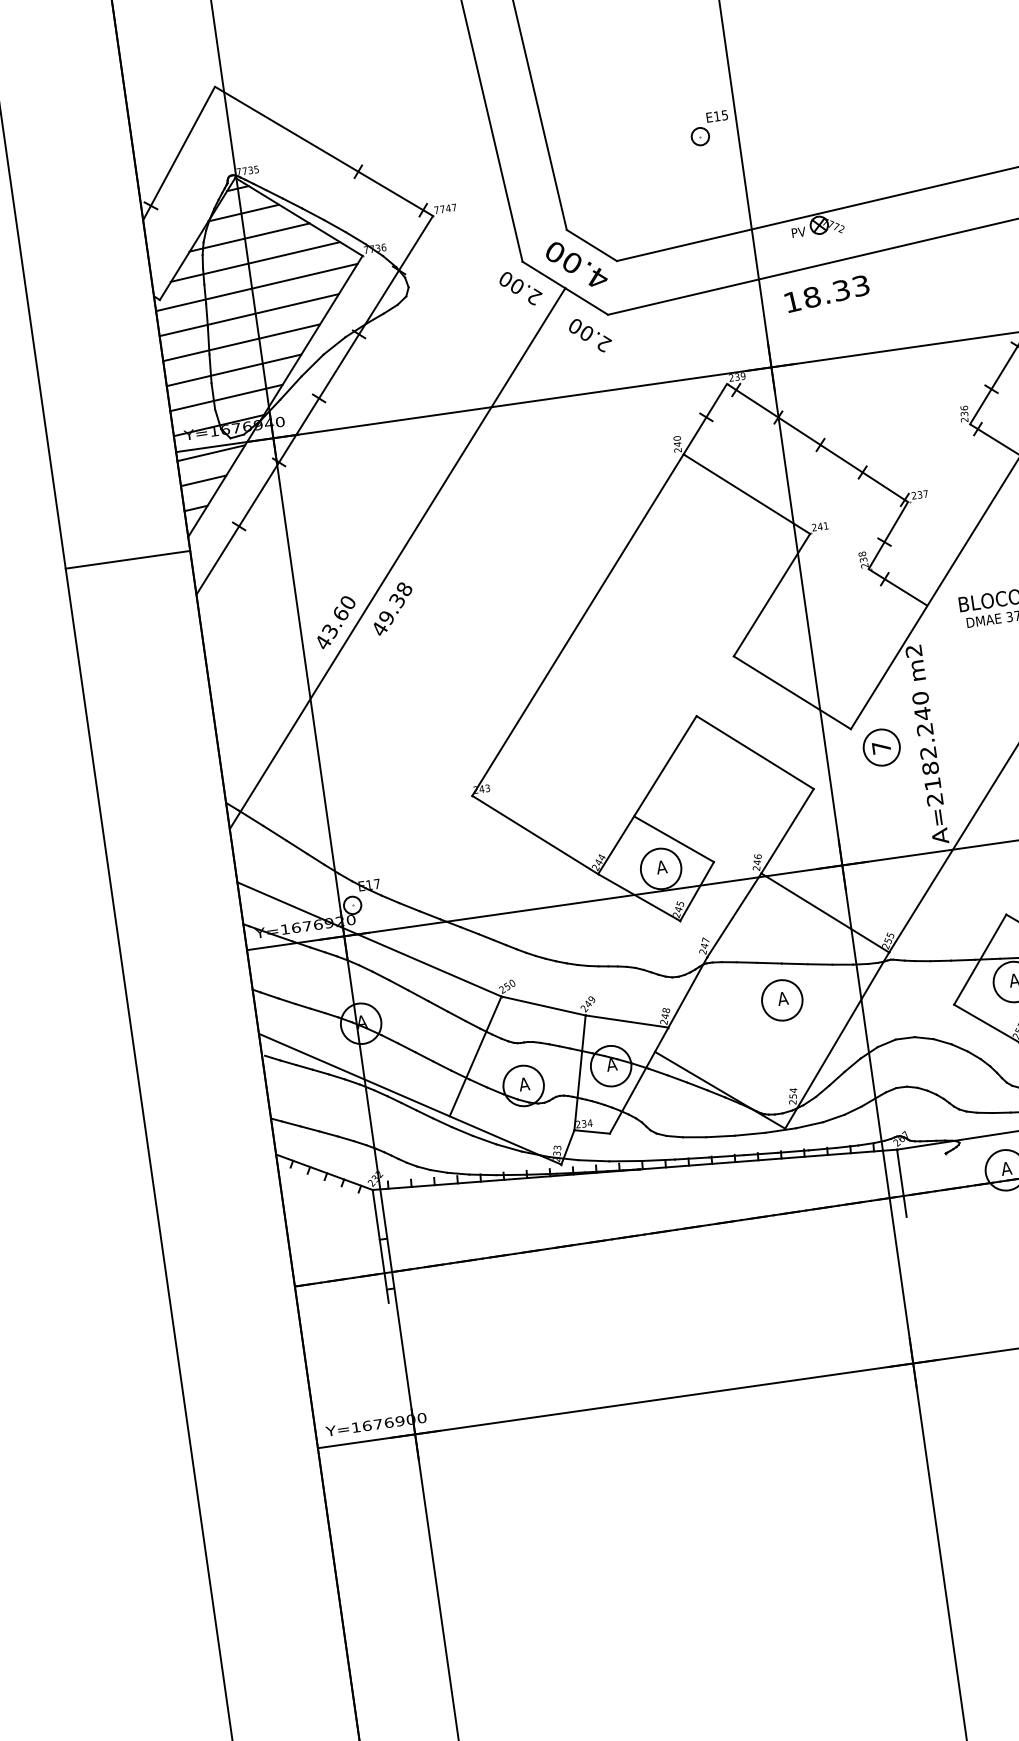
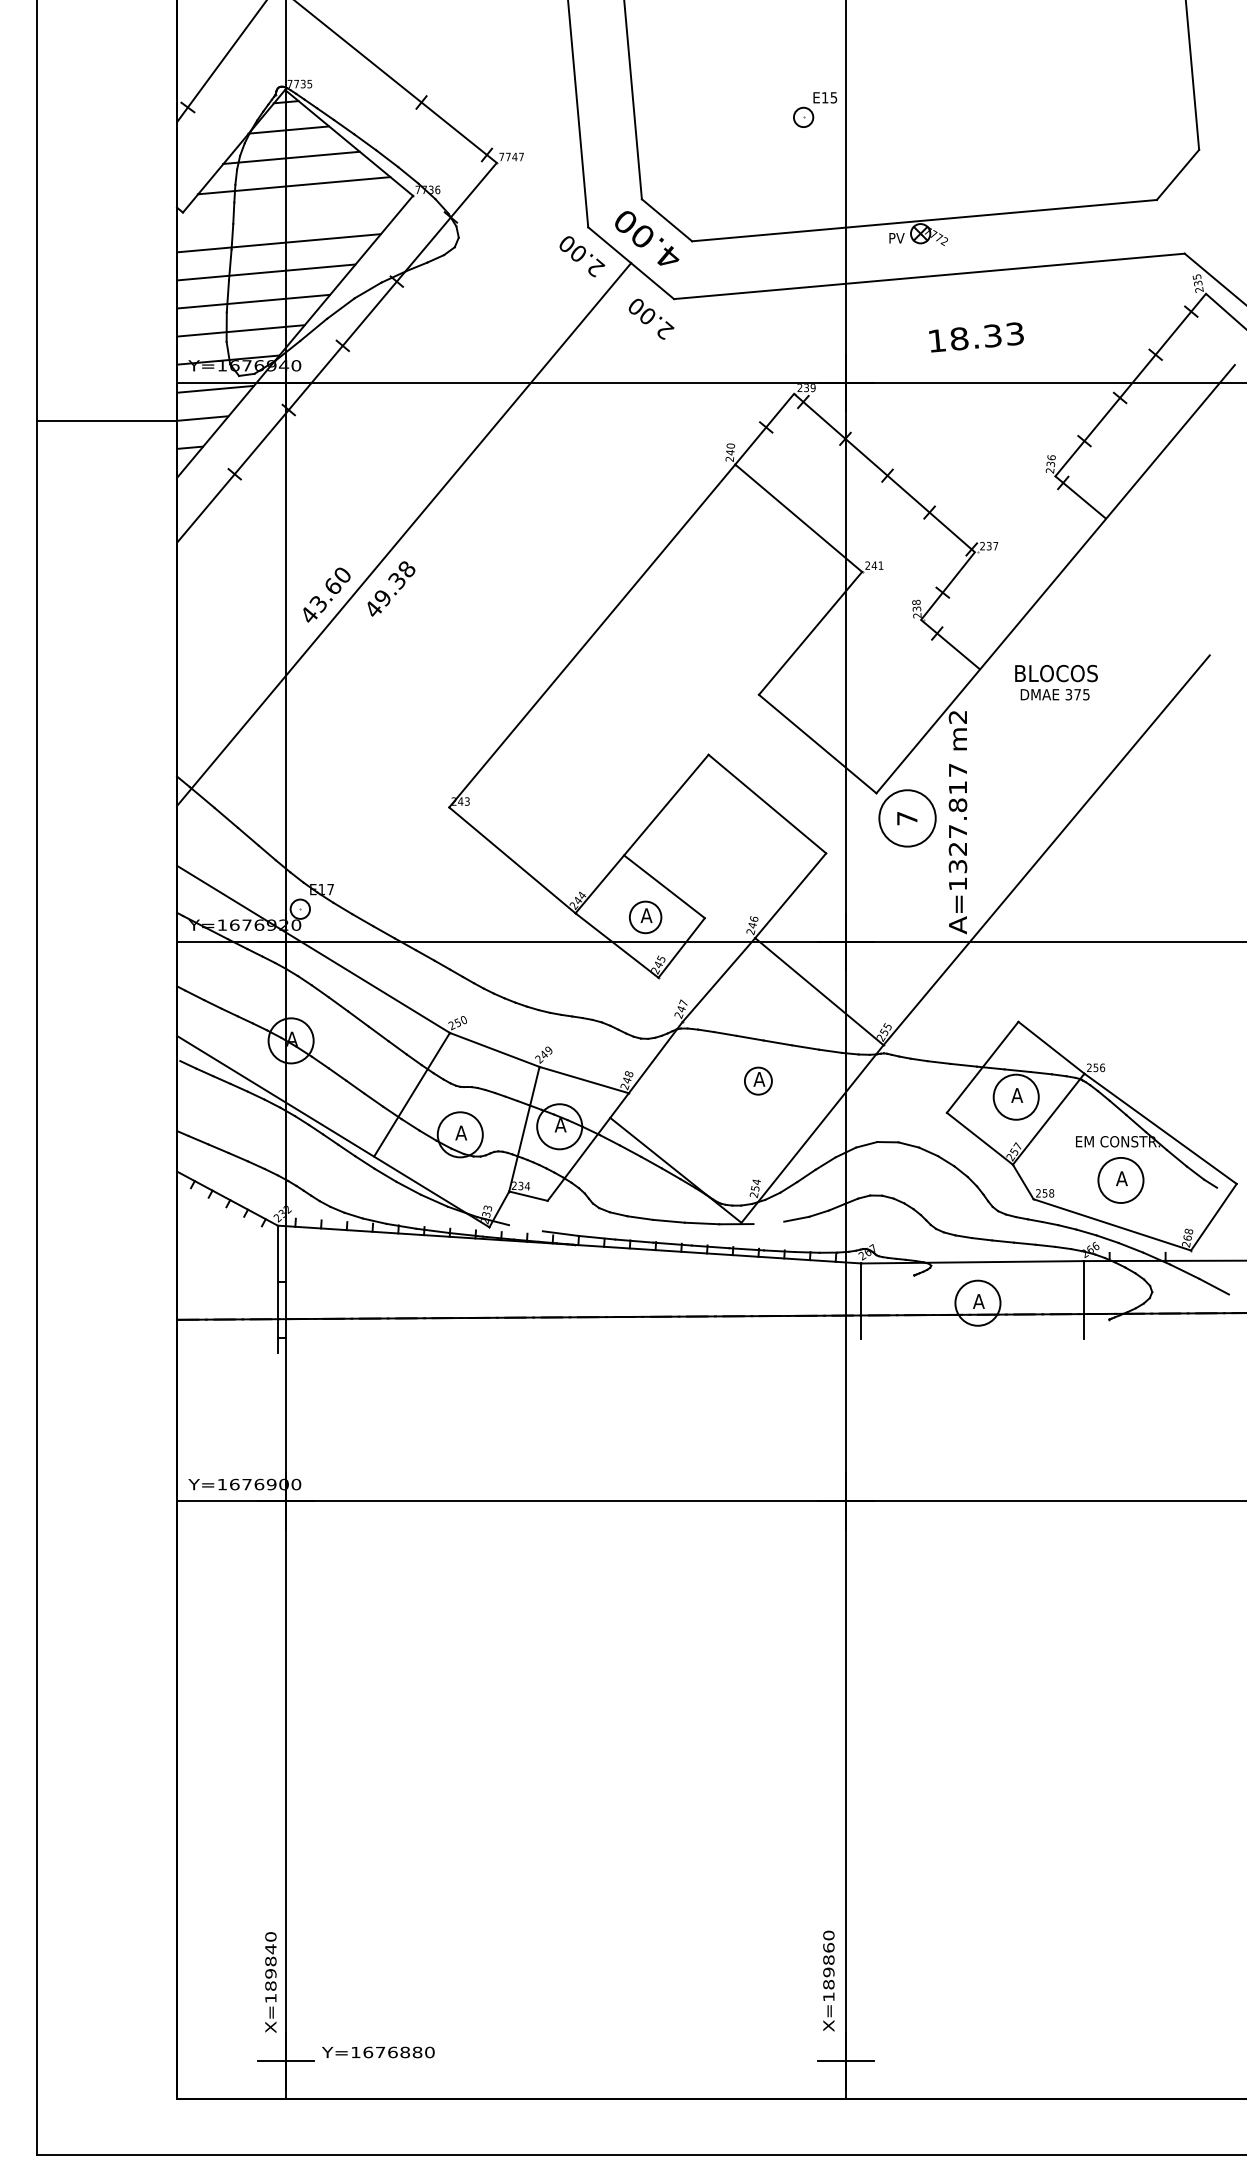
line: (256, 287) -> (291, 213), removed
text: (827, 293) -> (976, 337), moved
line: (128, 559) -> (107, 420), moved
circle: (881, 747) -> (907, 818), size x1.4
text: (927, 748) -> (957, 826), A=2182.240 -> A=1327.817
circle: (660, 868) -> (645, 916), size x0.7
circle: (781, 999) -> (757, 1080), size x0.6
line: (809, 1124) -> (768, 1222), removed
line: (593, 1161) -> (525, 1228), removed

